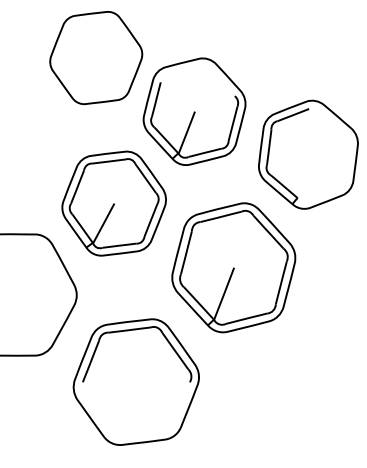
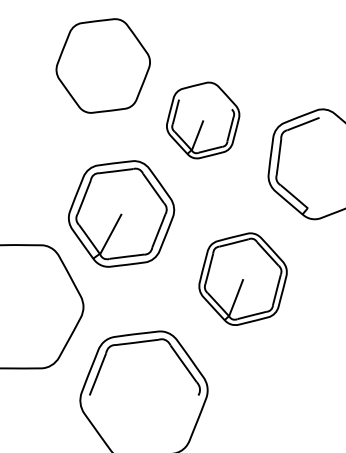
part: (194, 111) -> (203, 120), size x0.7
part: (233, 267) -> (242, 278), size x0.7

